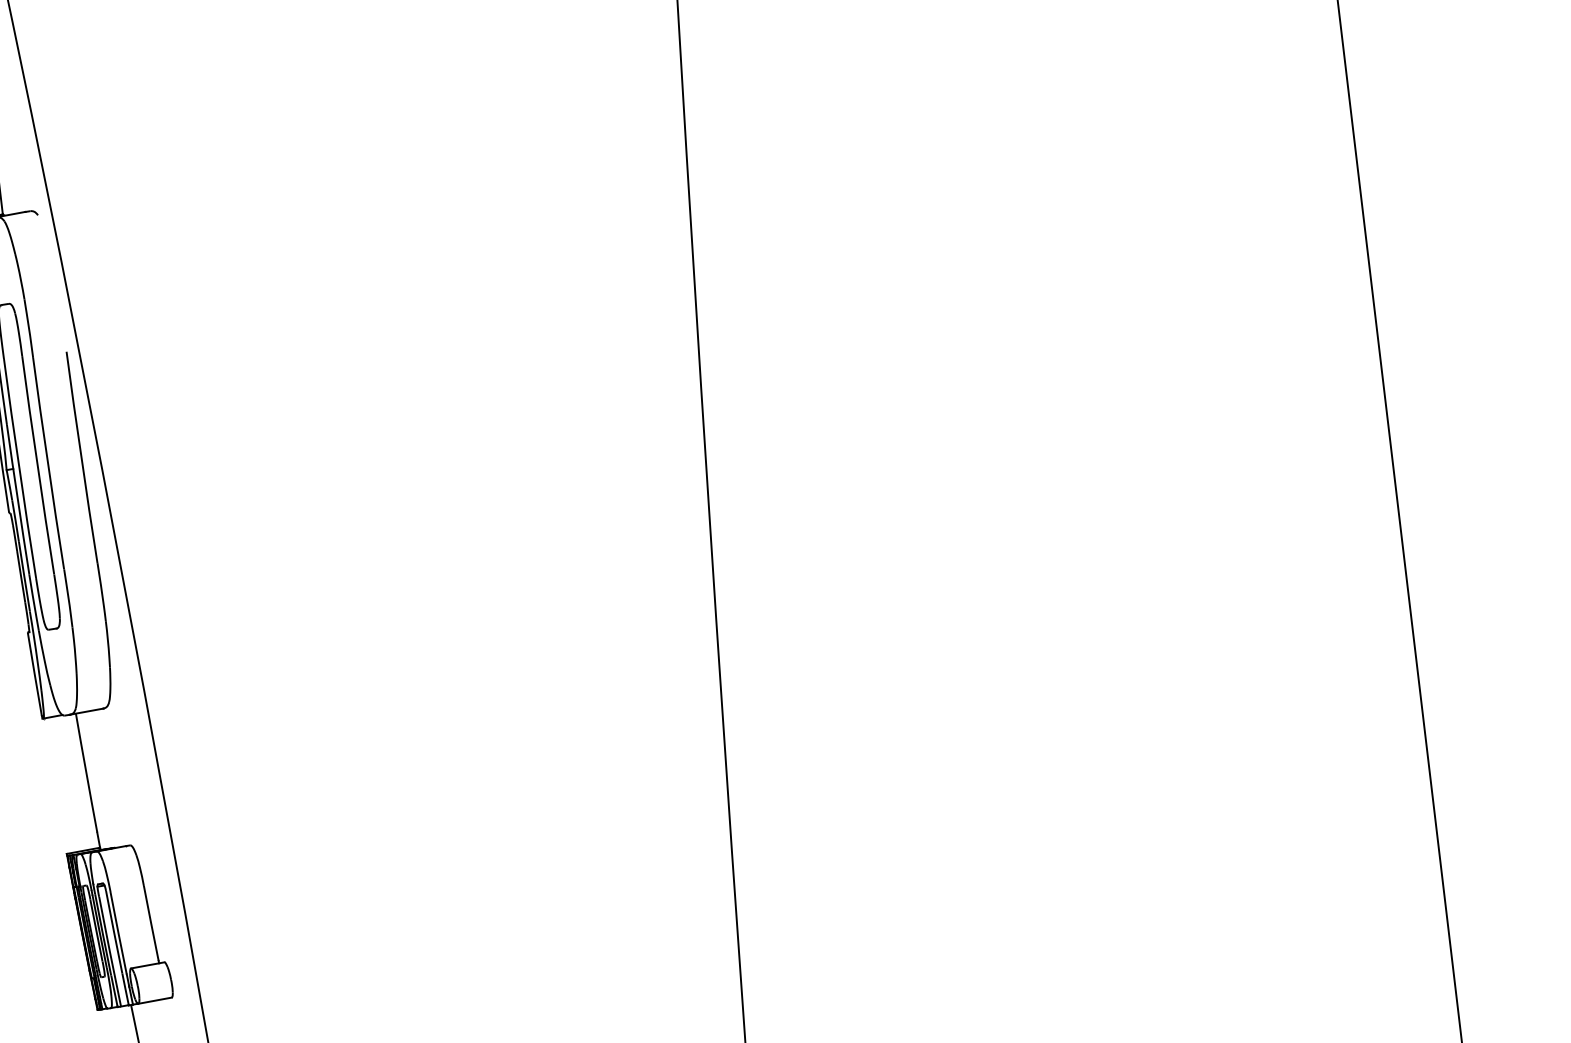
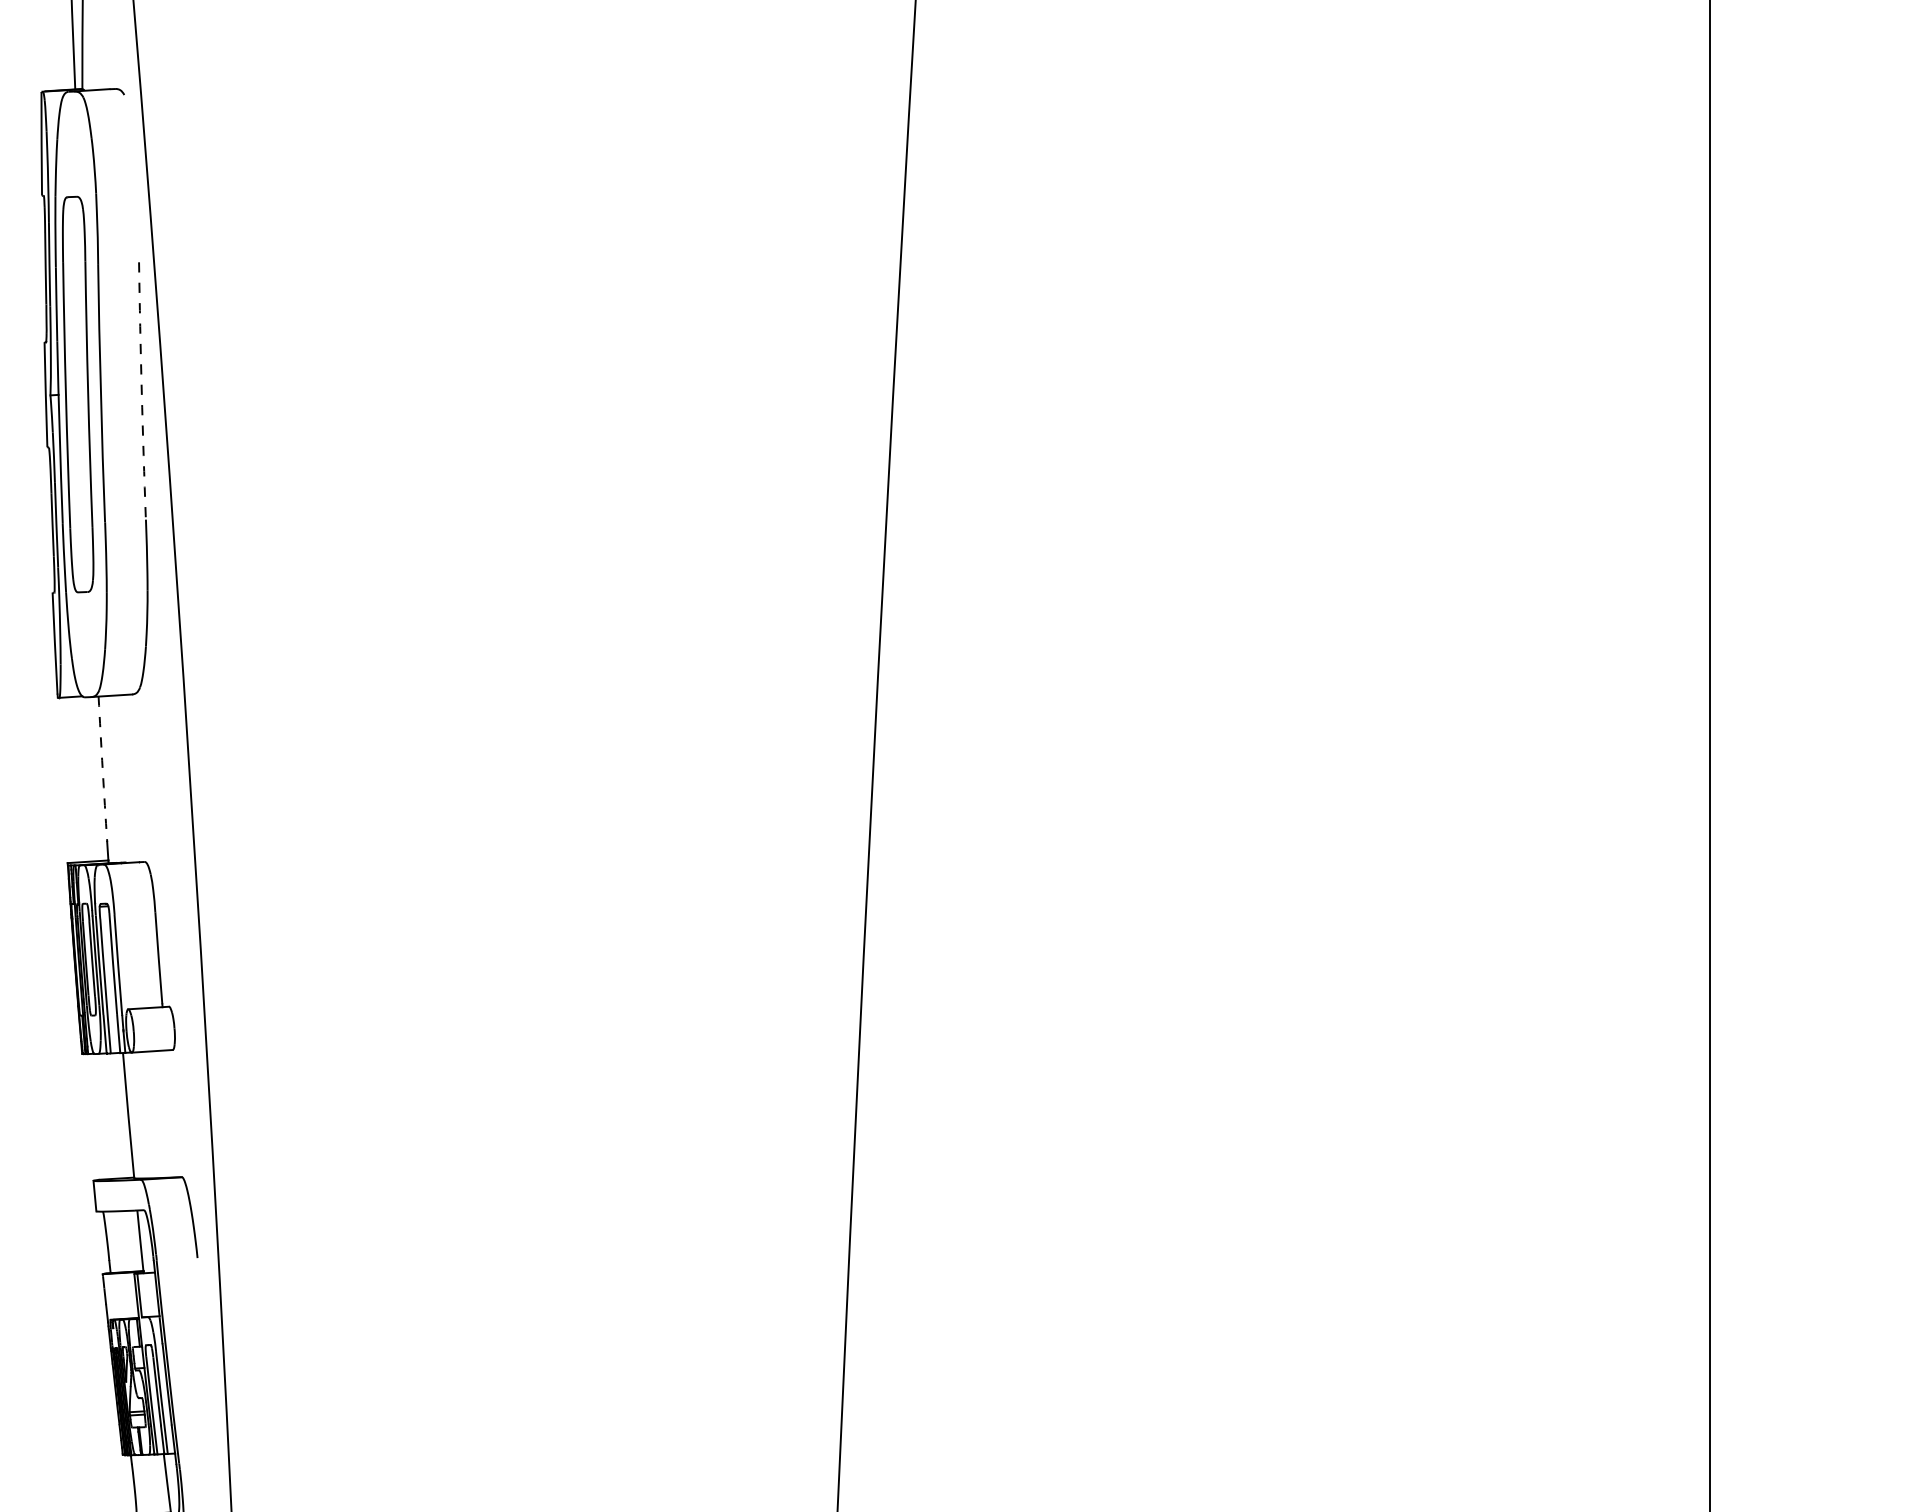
arc: (81, 457) -> (141, 391), solid -> dashed
arc: (86, 773) -> (102, 769), solid -> dashed

